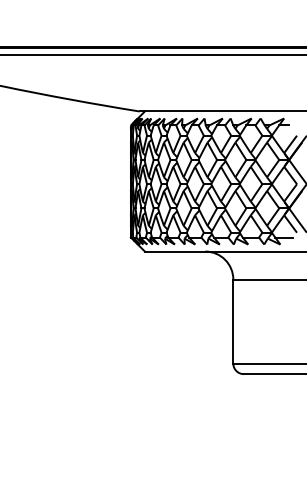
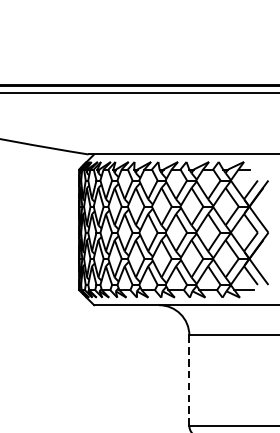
line: (233, 321) -> (189, 380), solid -> dashed

